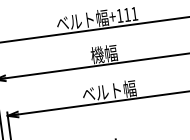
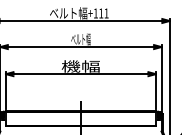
text: (103, 54) -> (80, 39), 機幅 -> ベルト幅
text: (108, 91) -> (80, 66), ベルト幅 -> 機幅

